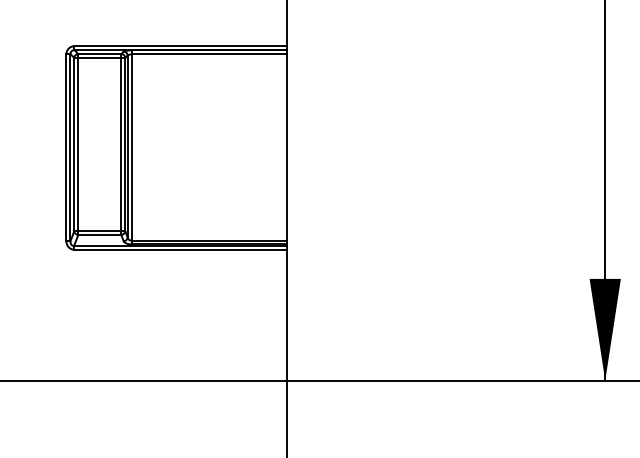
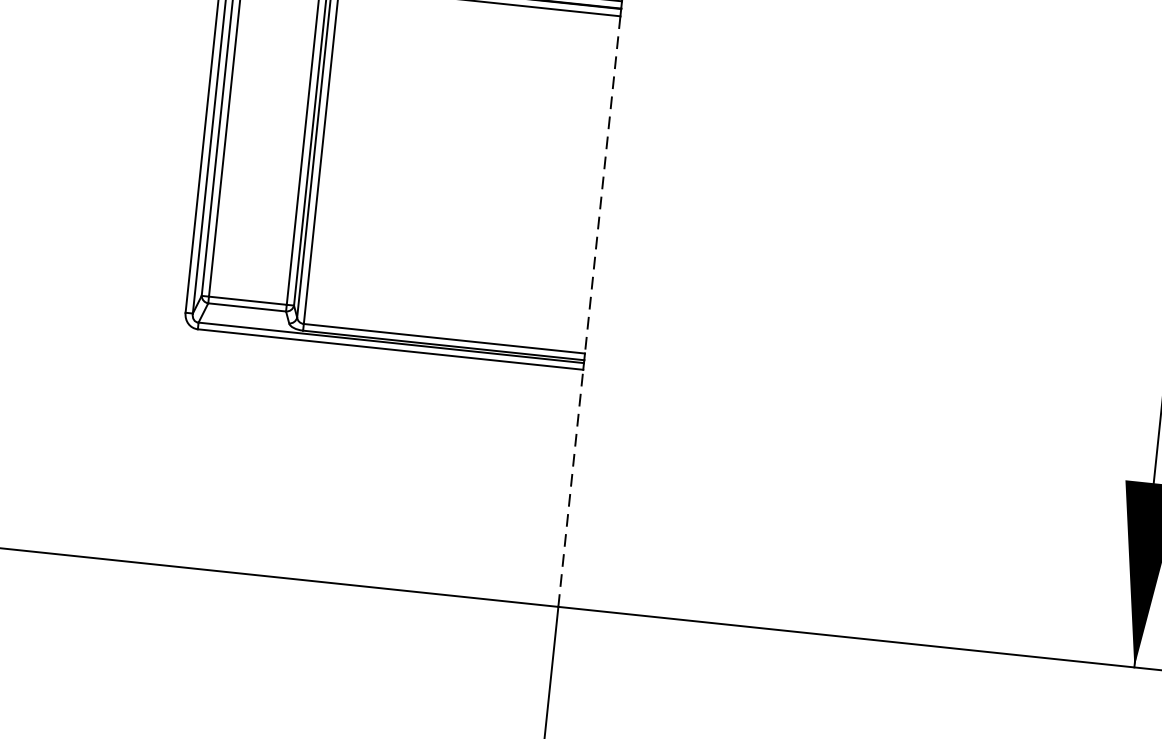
line: (287, 148) -> (603, 186), solid -> dashed
line: (287, 314) -> (571, 487), solid -> dashed

